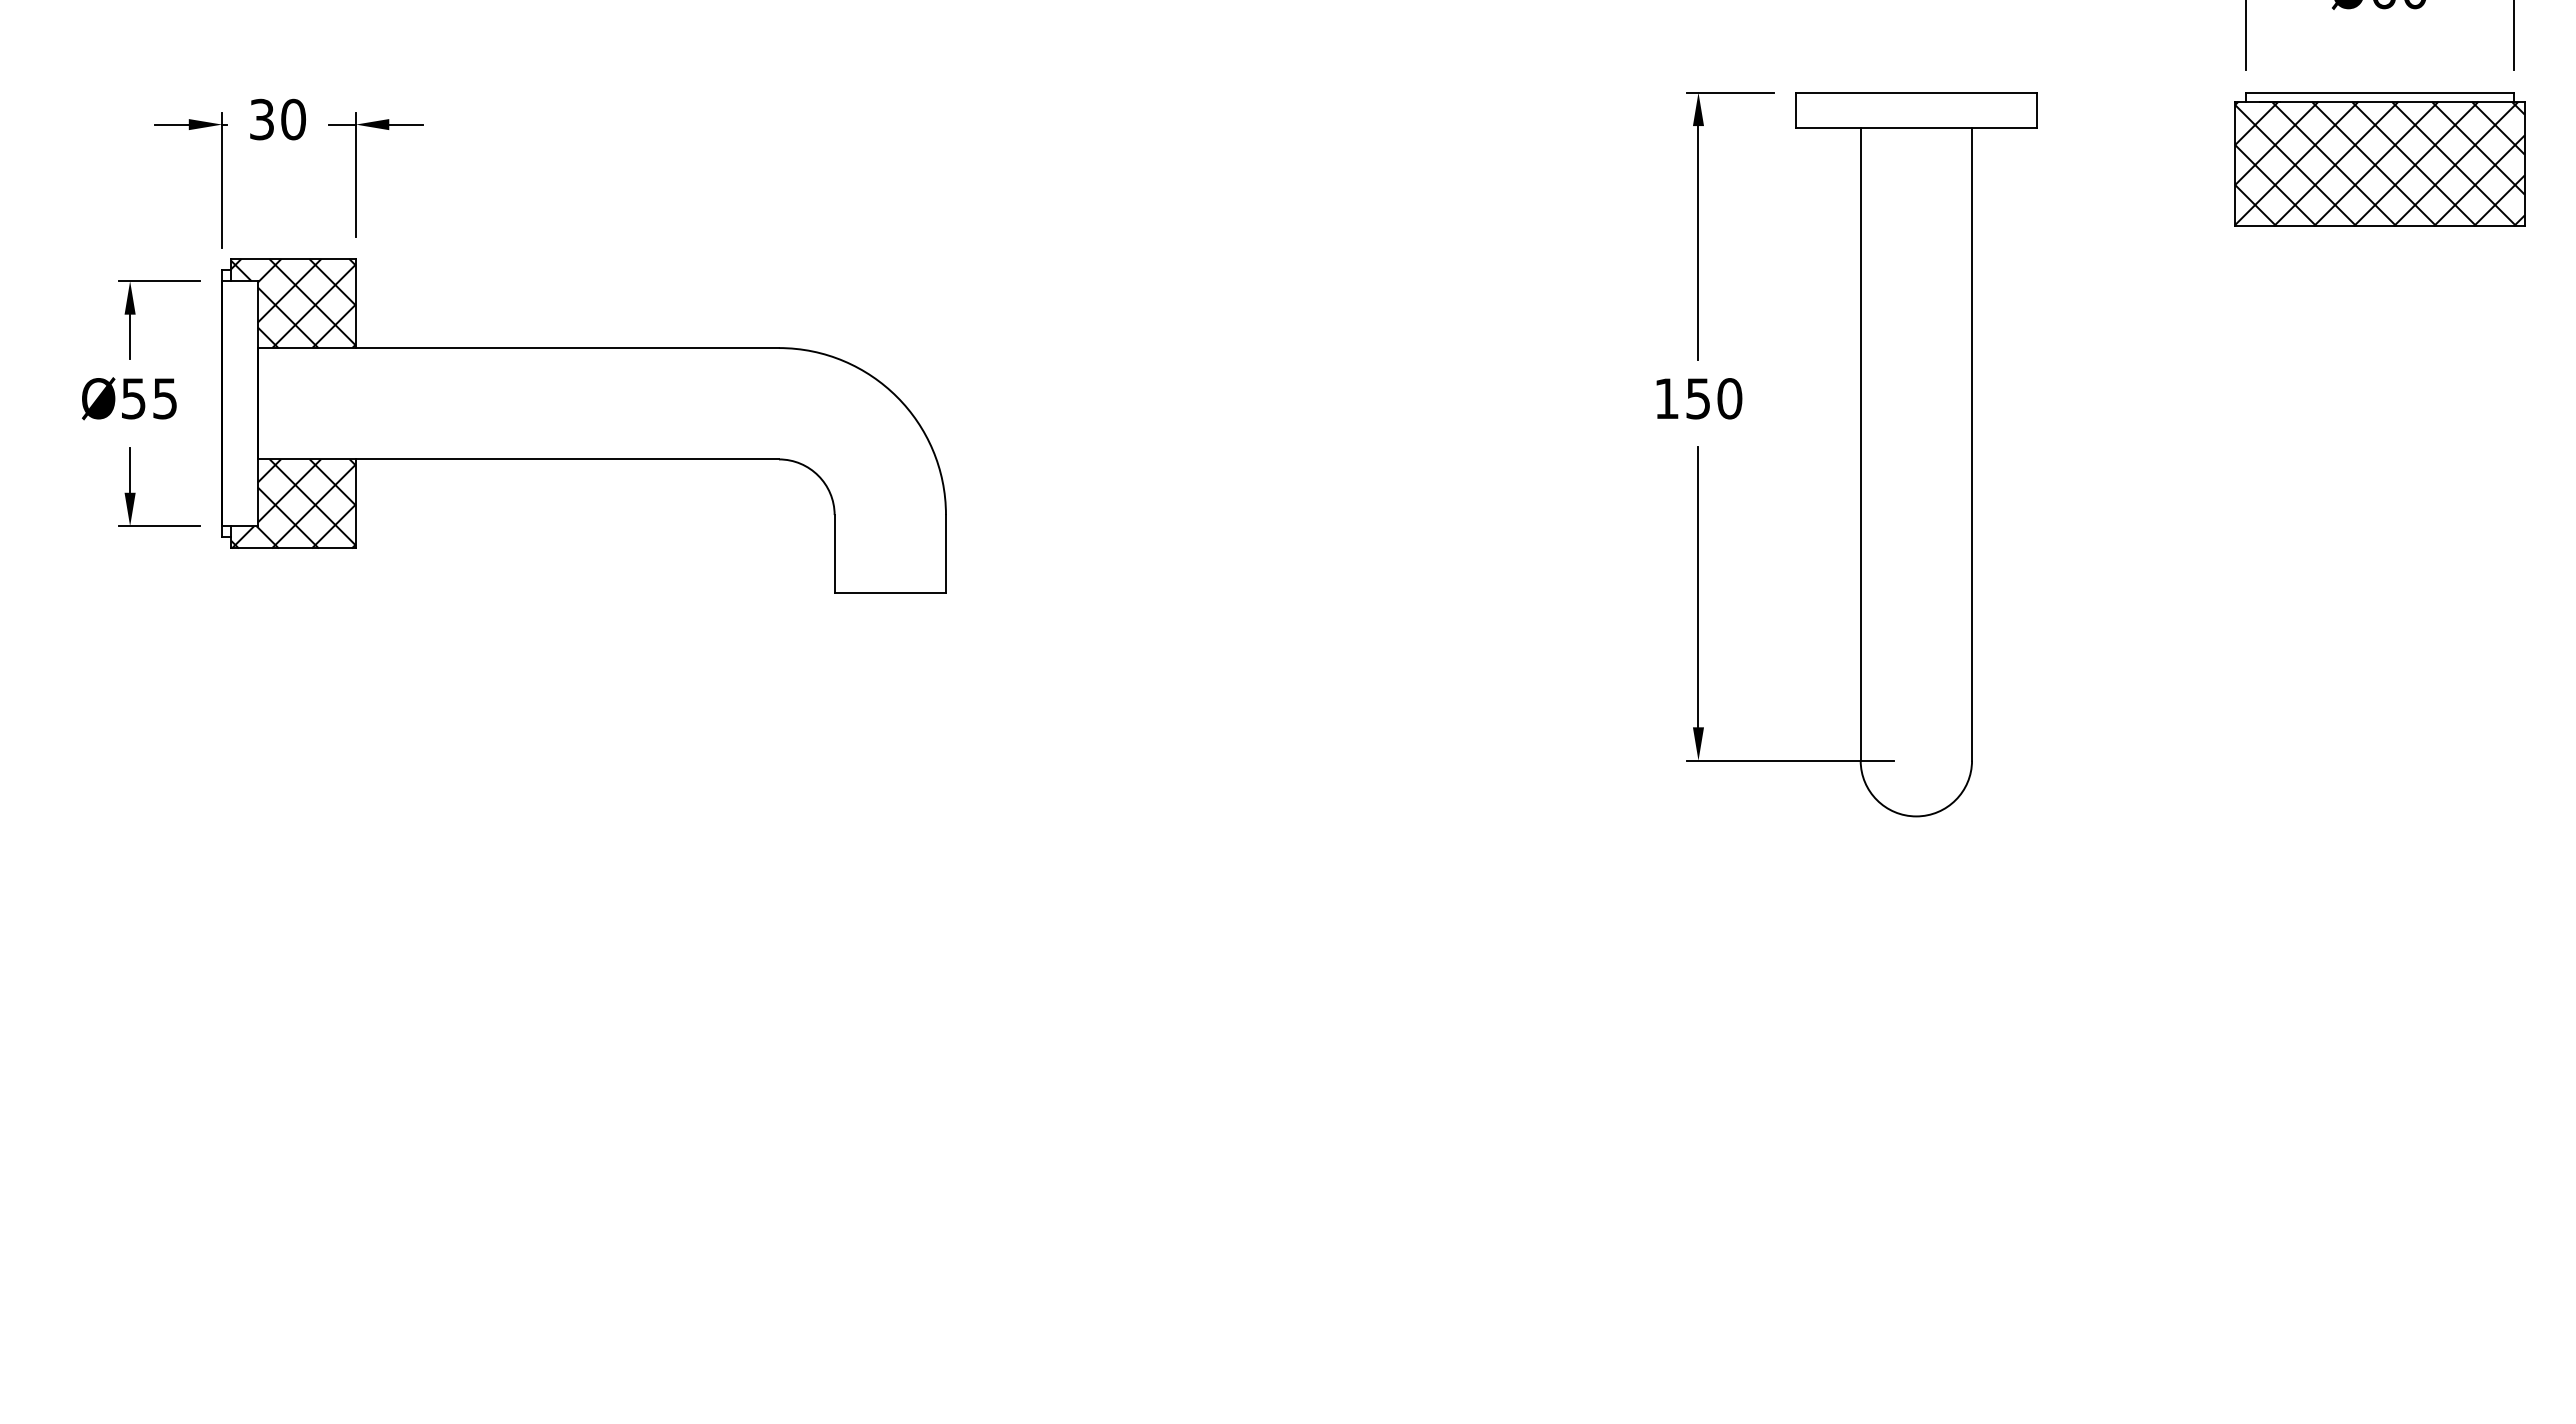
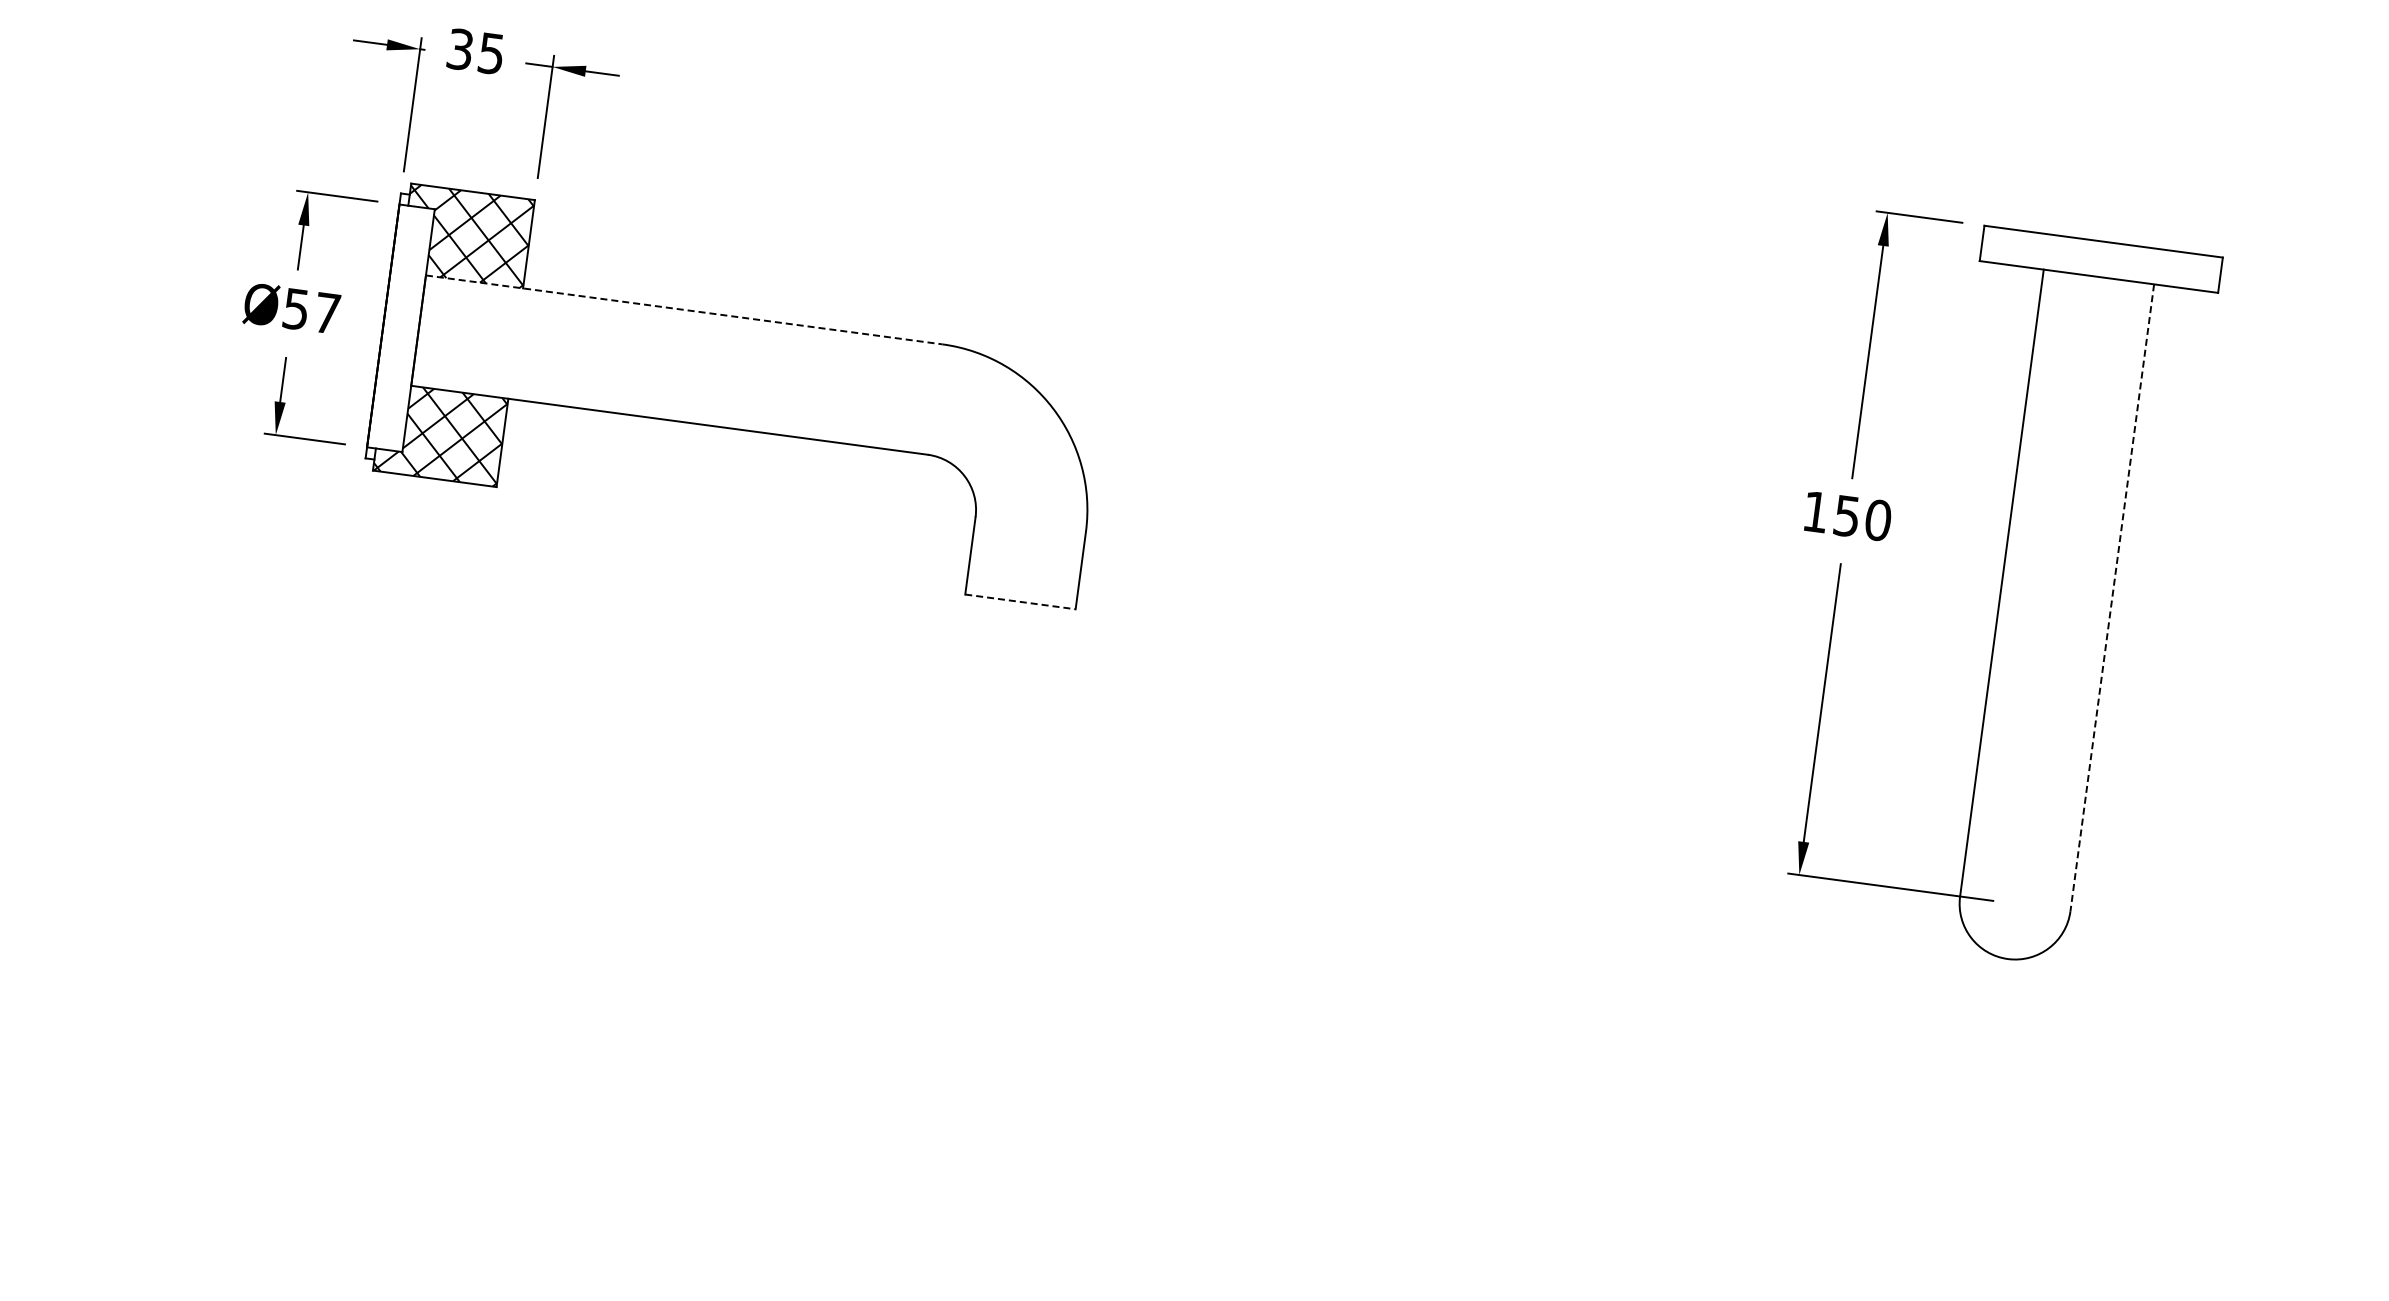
text: (293, 119) -> (491, 53), 30 -> 35
line: (518, 348) -> (684, 310), solid -> dashed
text: (164, 398) -> (326, 313), Ø55 -> Ø57
line: (1972, 445) -> (2112, 598), solid -> dashed
line: (890, 593) -> (1020, 602), solid -> dashed

